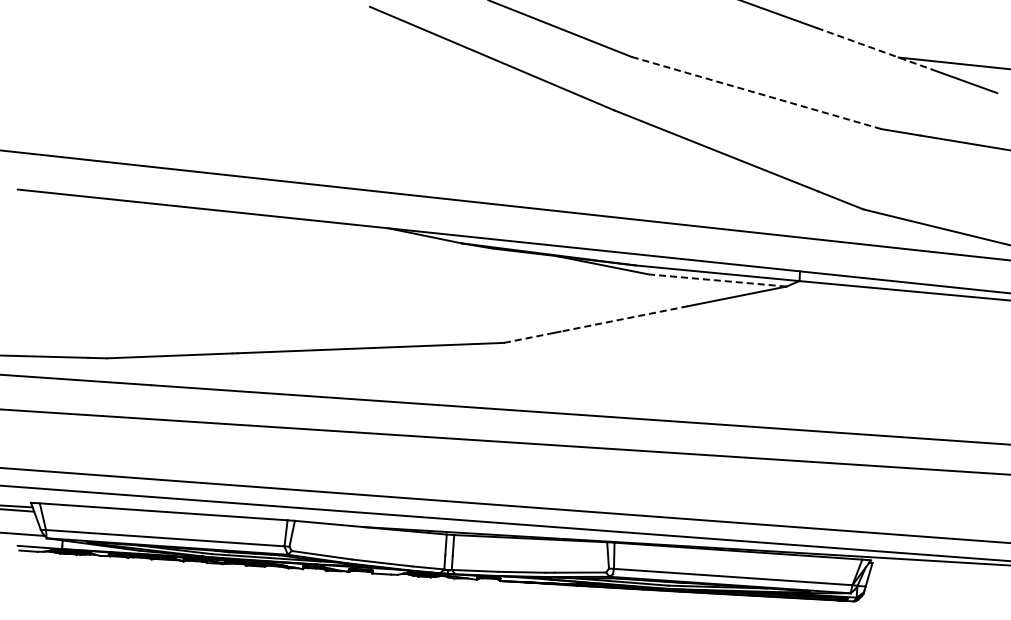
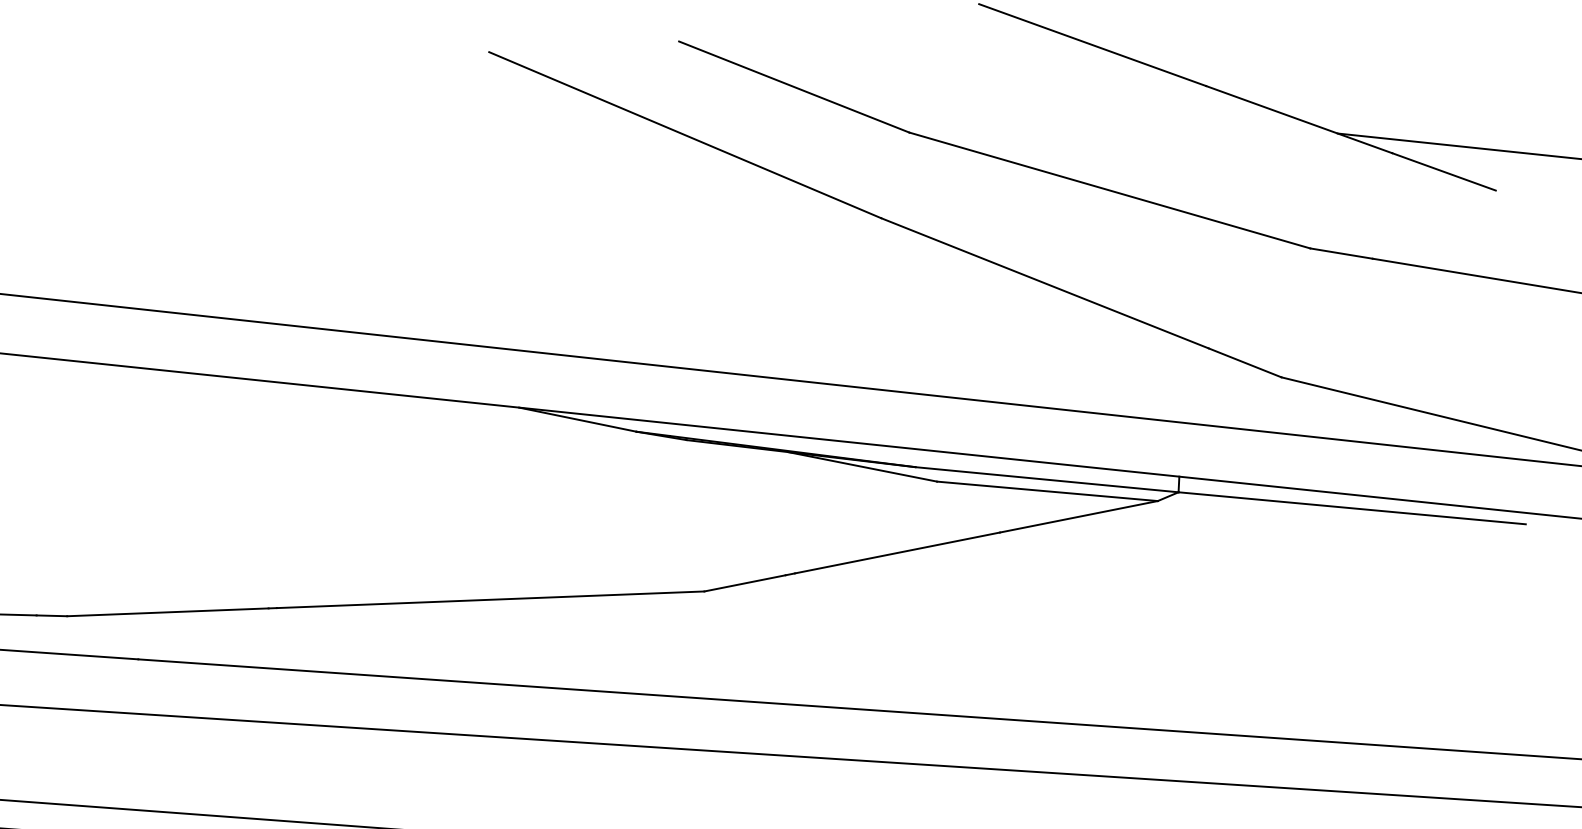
line: (874, 48) -> (1298, 119), dashed -> solid
line: (757, 93) -> (1111, 191), dashed -> solid
line: (717, 280) -> (1046, 491), dashed -> solid
line: (623, 319) -> (896, 553), dashed -> solid
line: (529, 337) -> (745, 582), dashed -> solid

